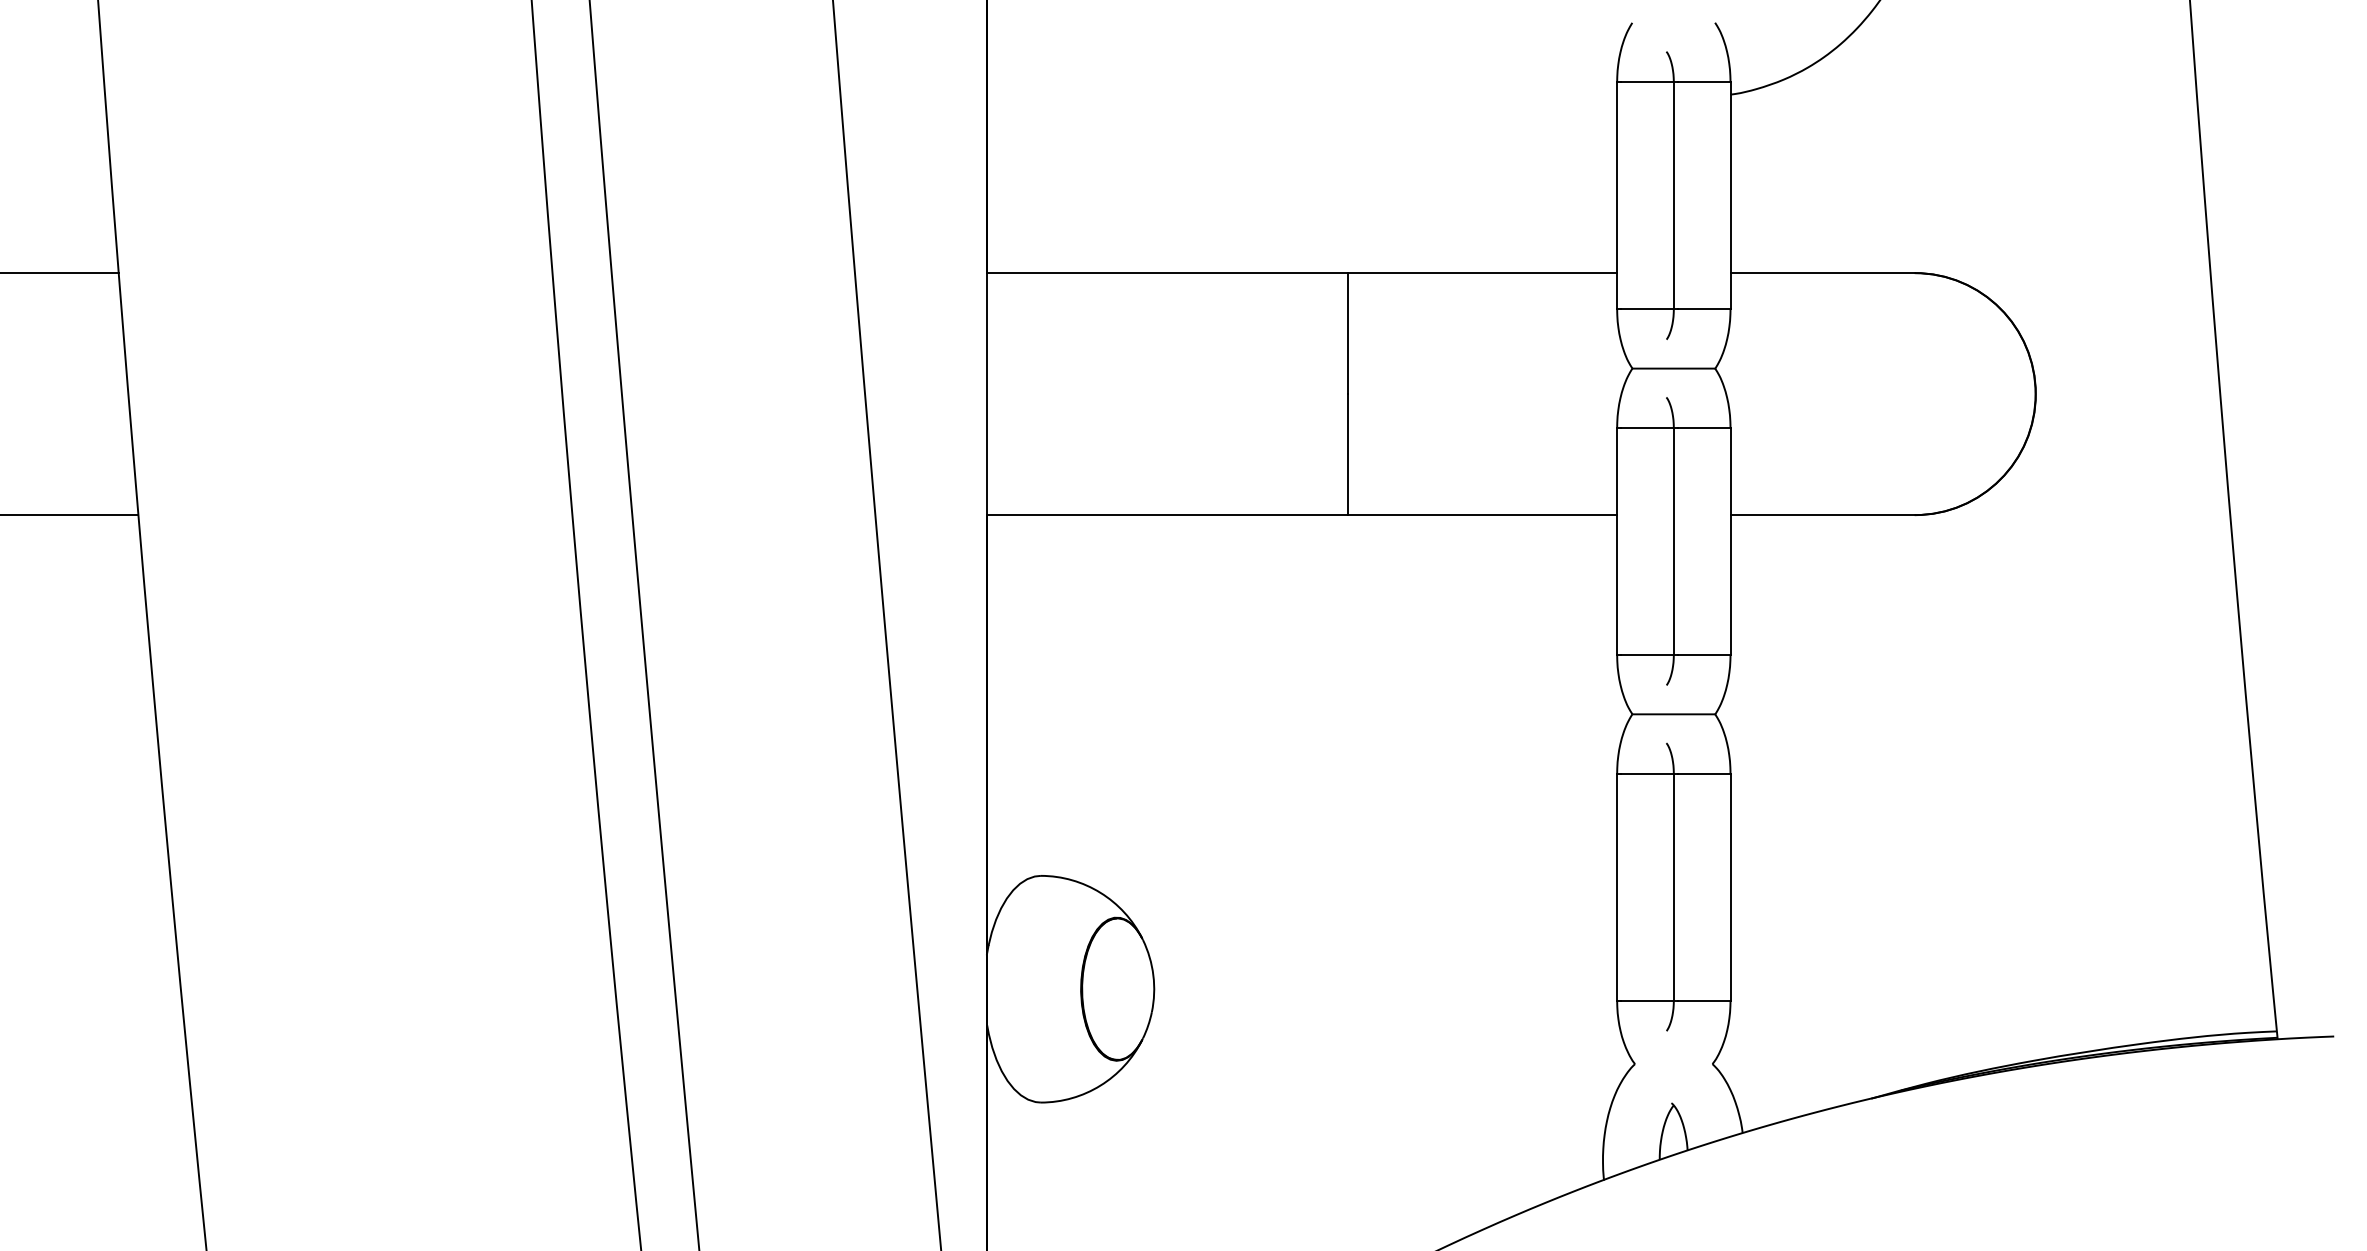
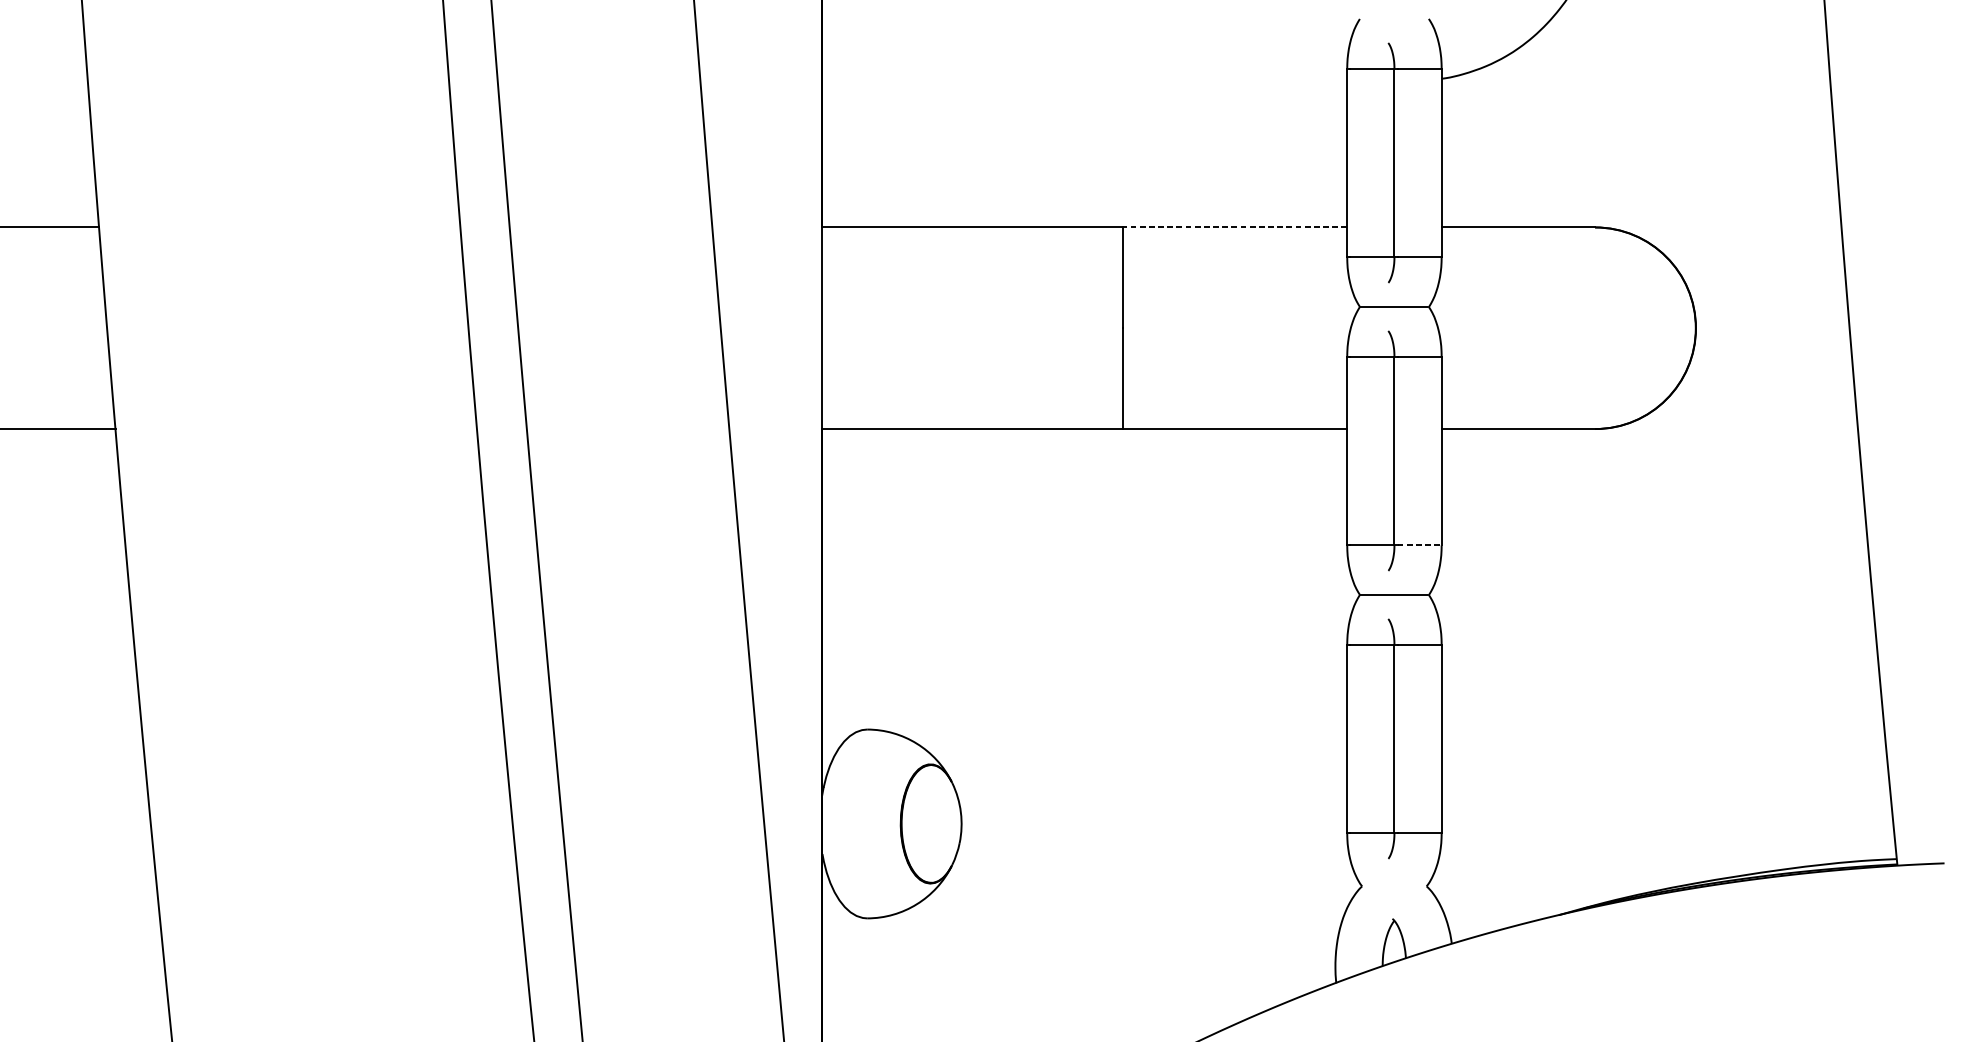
line: (1482, 273) -> (1235, 227), solid -> dashed
line: (1704, 654) -> (1419, 545), solid -> dashed

